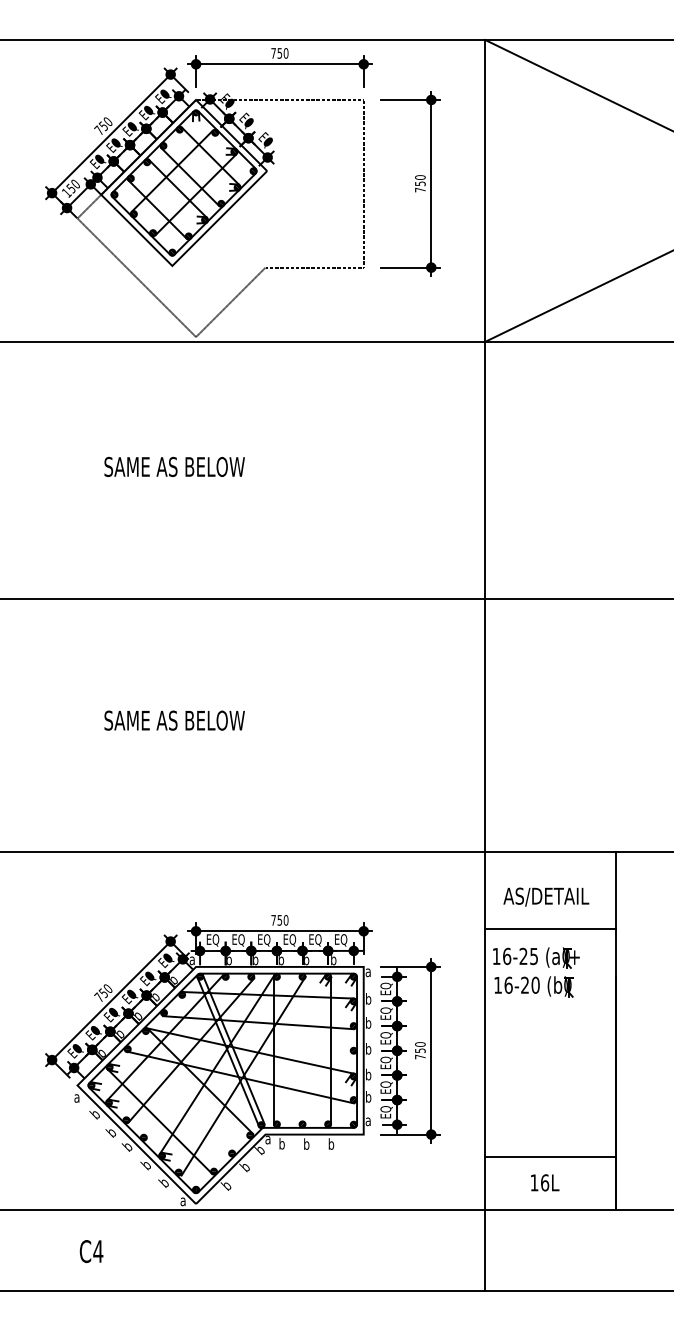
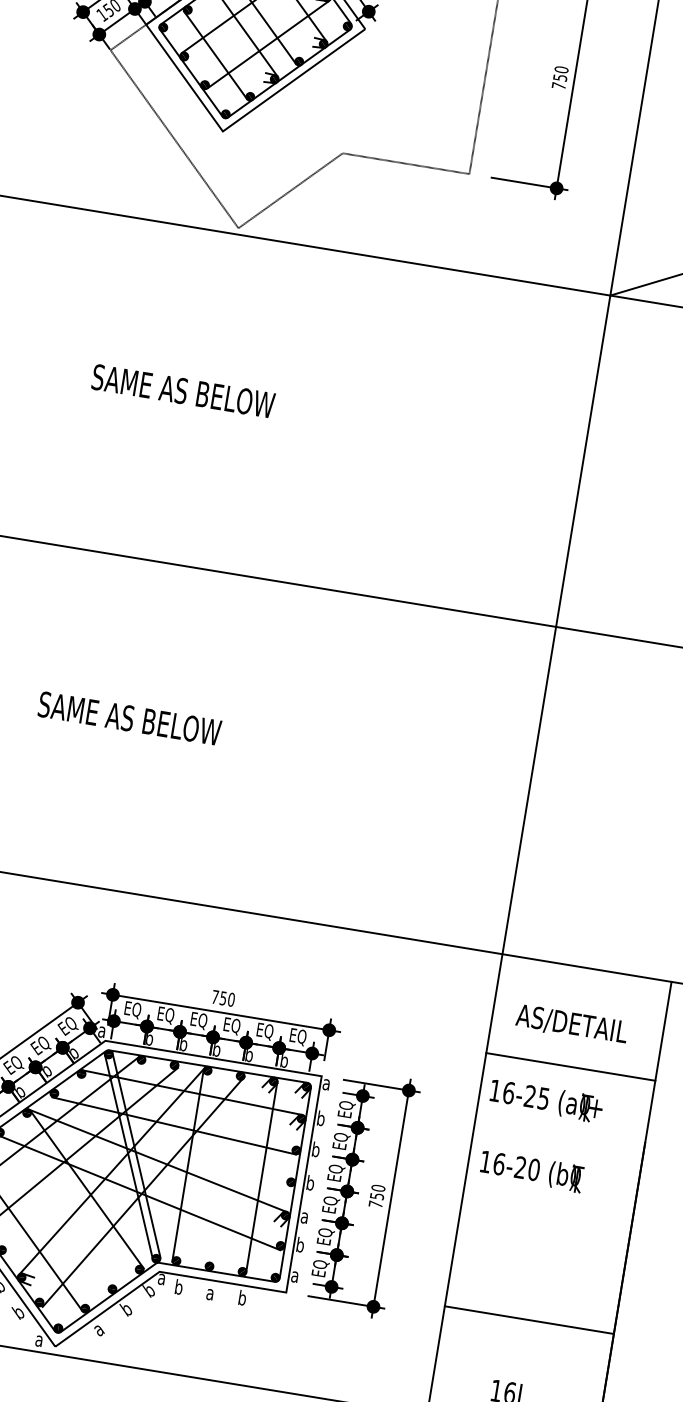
part: (533, 986) -> (531, 1170), moved
text: (368, 1074) -> (305, 1216), b -> a
text: (306, 1143) -> (210, 1291), b -> a
line: (550, 1157) -> (529, 1320), moved
text: (225, 1186) -> (97, 1330), b -> a

